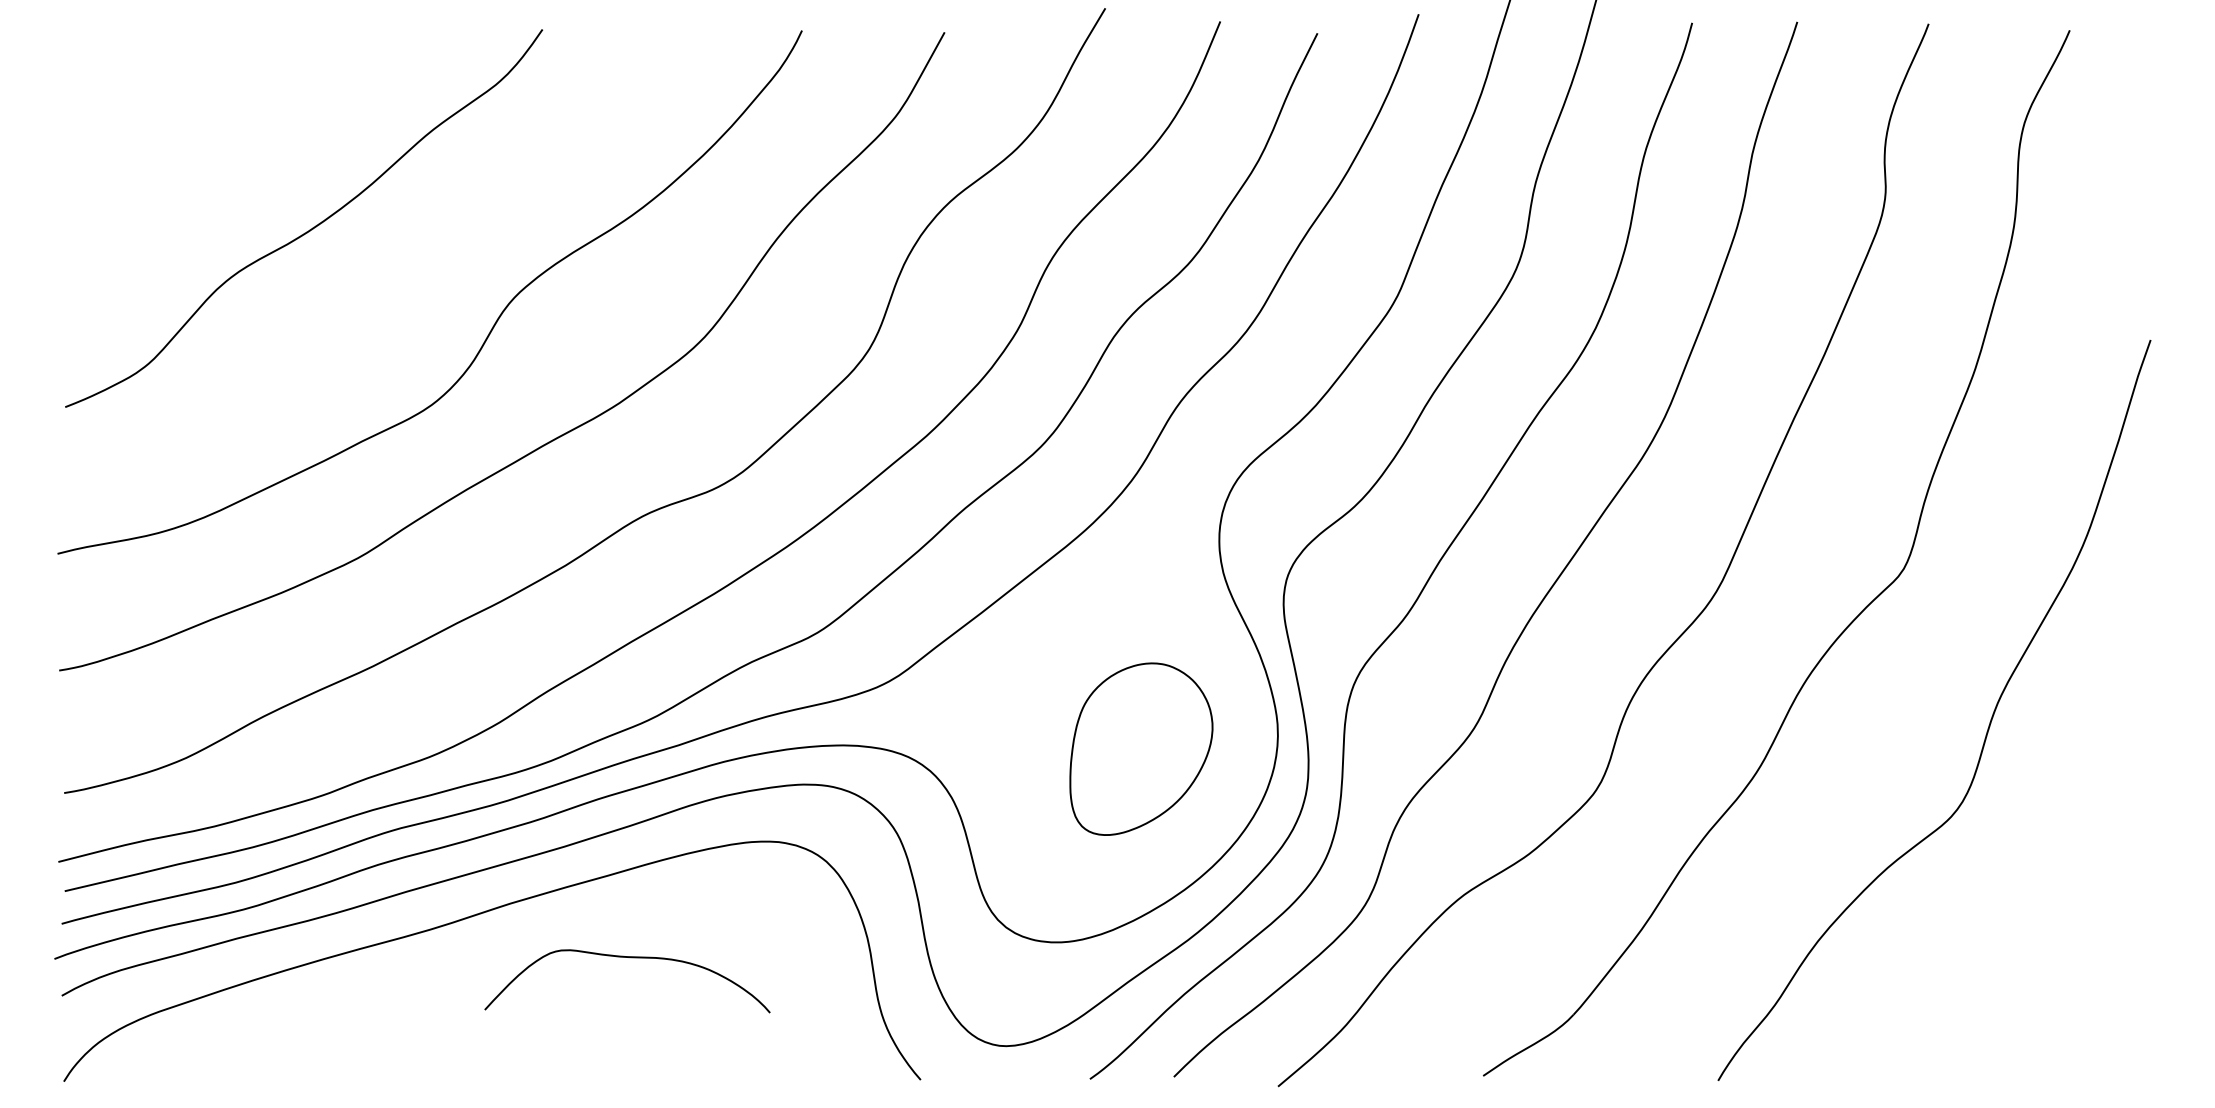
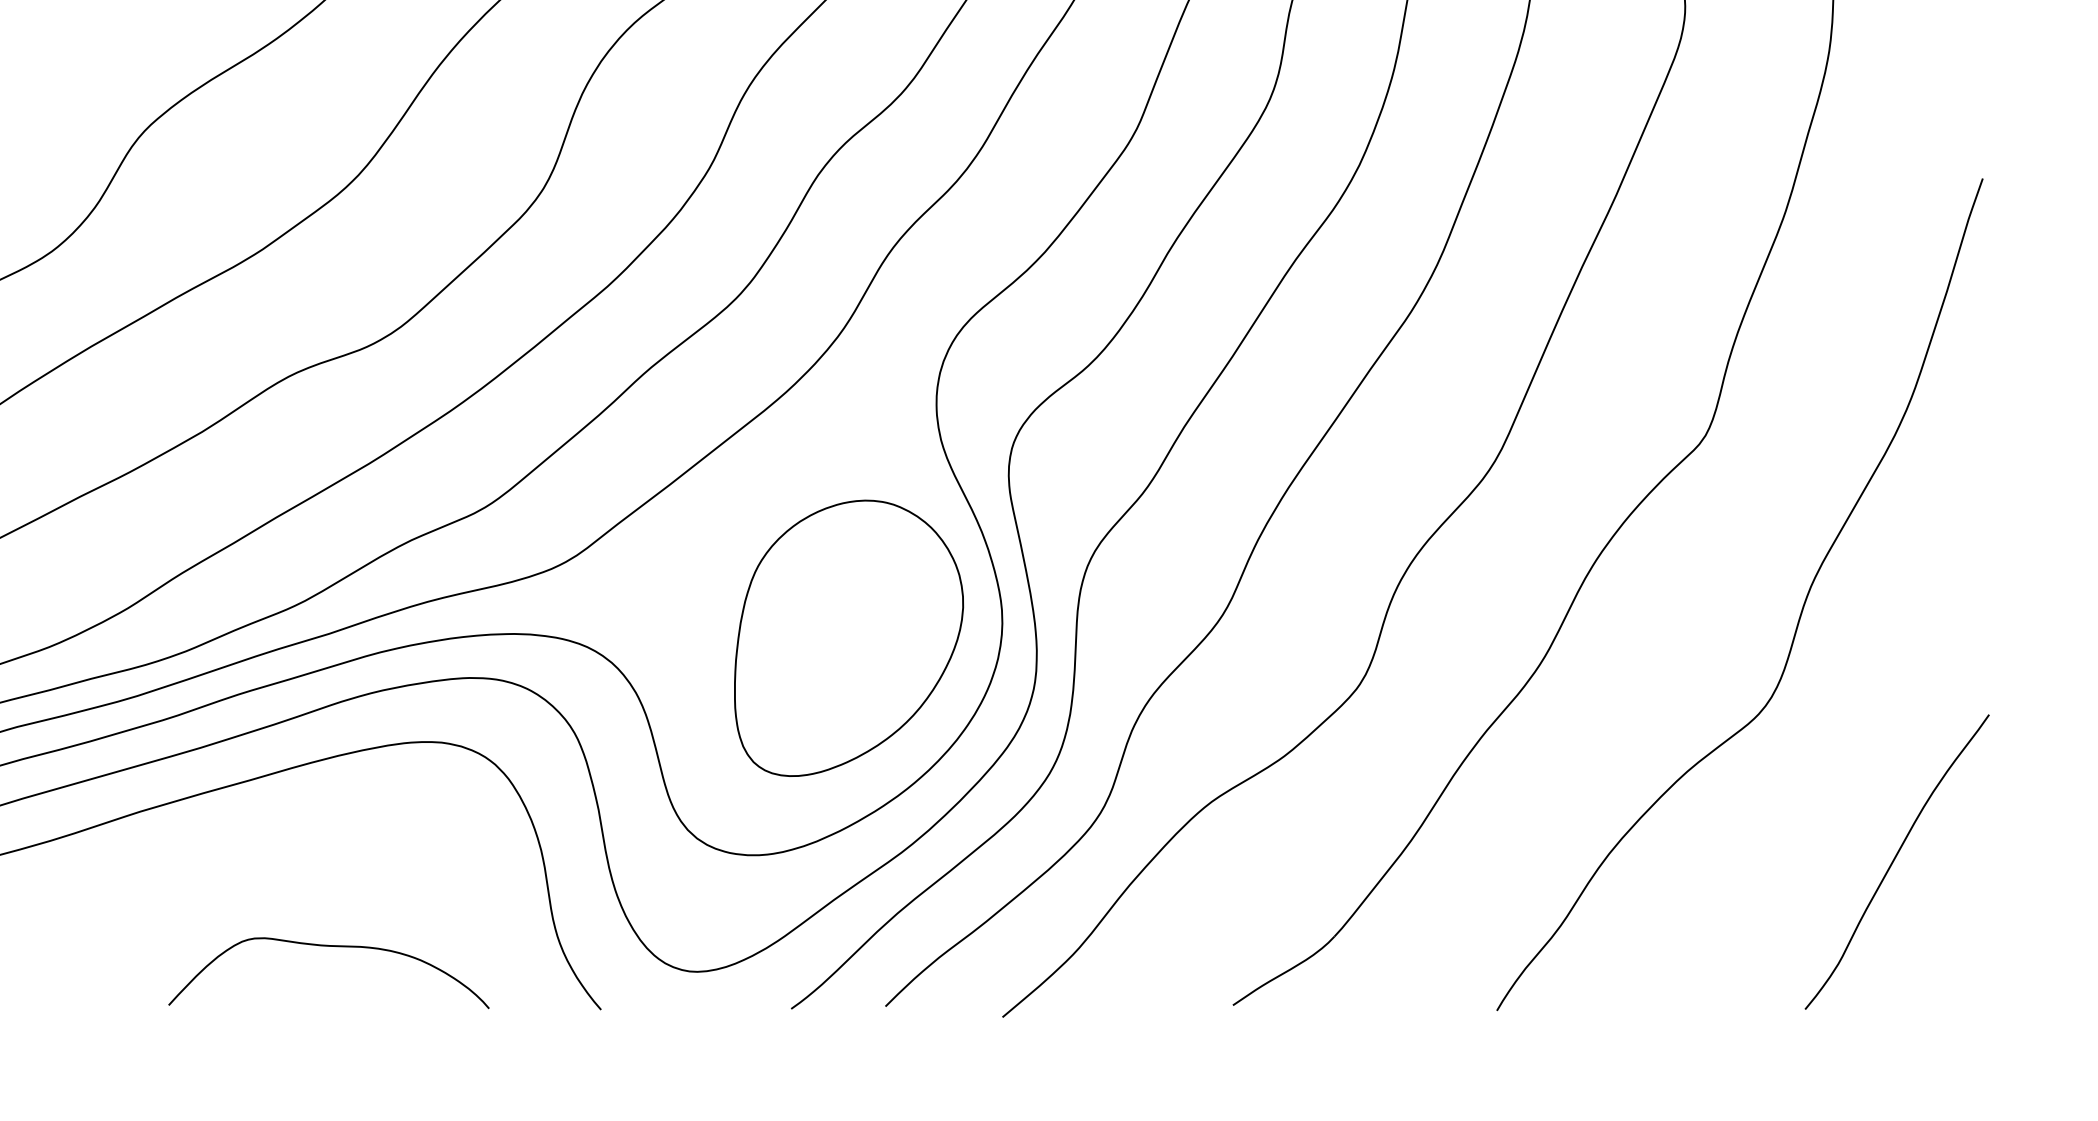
part: (1141, 748) -> (849, 637), size x1.43
curve: (2072, 947) -> (1894, 861), added
curve: (630, 958) -> (332, 947), moved

